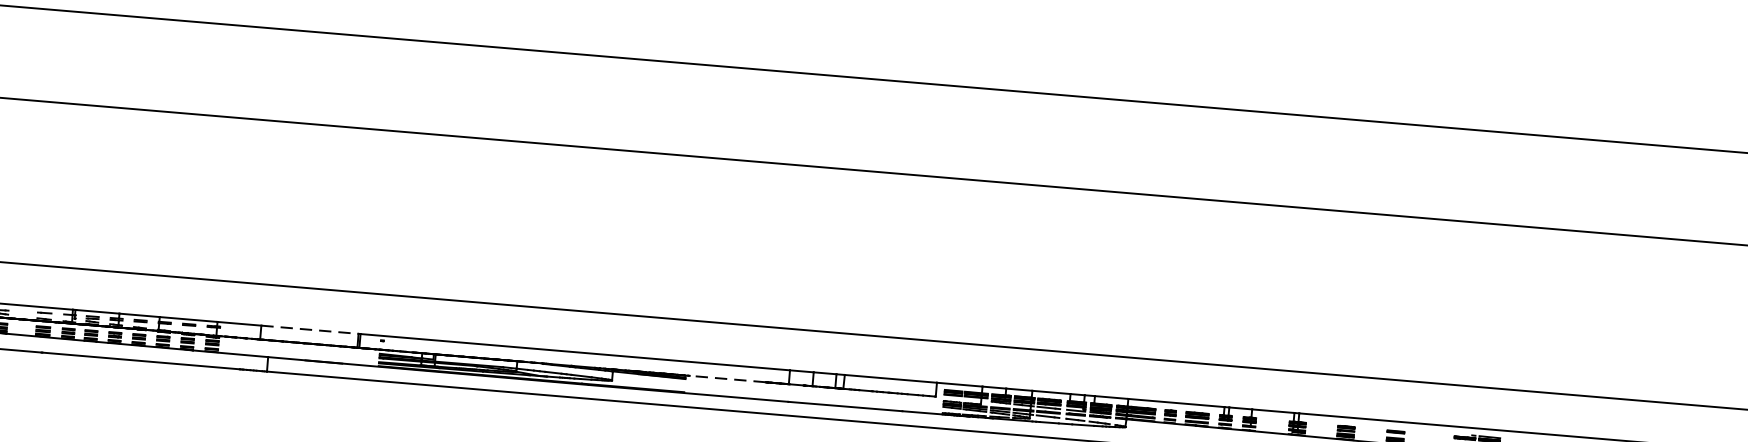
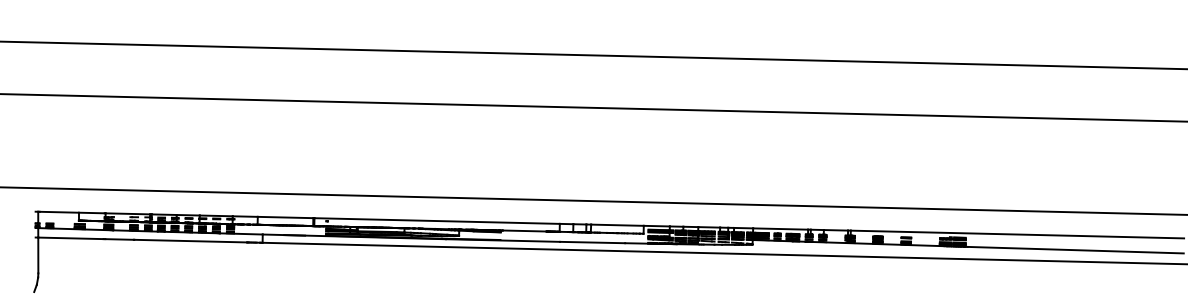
line: (309, 329) -> (285, 217), dashed -> solid
line: (727, 379) -> (524, 231), dashed -> solid

